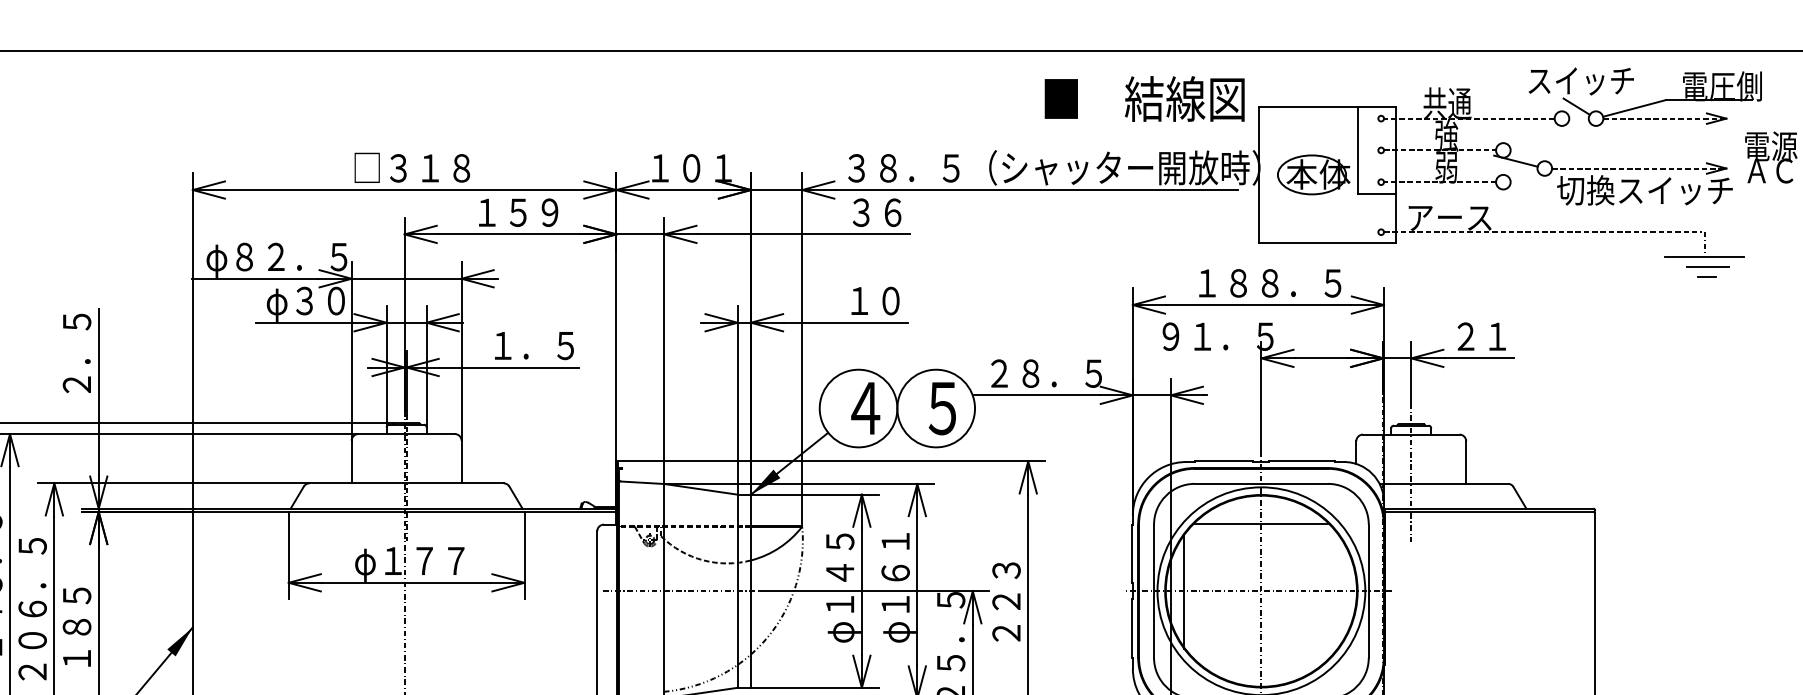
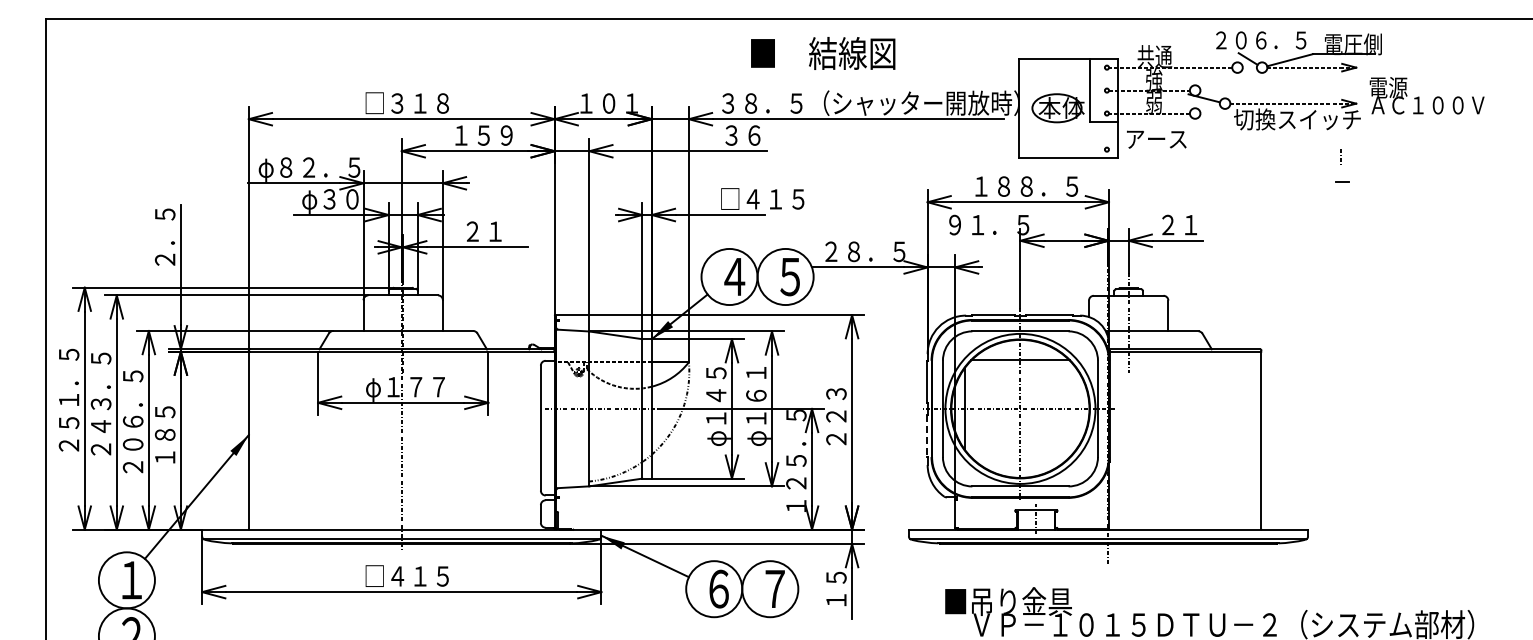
text: (1592, 81) -> (1259, 40), スイッチ -> ２０６．５
text: (1145, 99) -> (823, 53), moved
line: (1542, 231) -> (1223, 149), removed
line: (1704, 256) -> (1340, 167), removed
line: (1707, 266) -> (1342, 174), removed
text: (904, 299) -> (762, 198), １０ -> □４１５
text: (533, 345) -> (494, 231), １．５ -> ２１
line: (1132, 629) -> (927, 436), solid -> dashed

